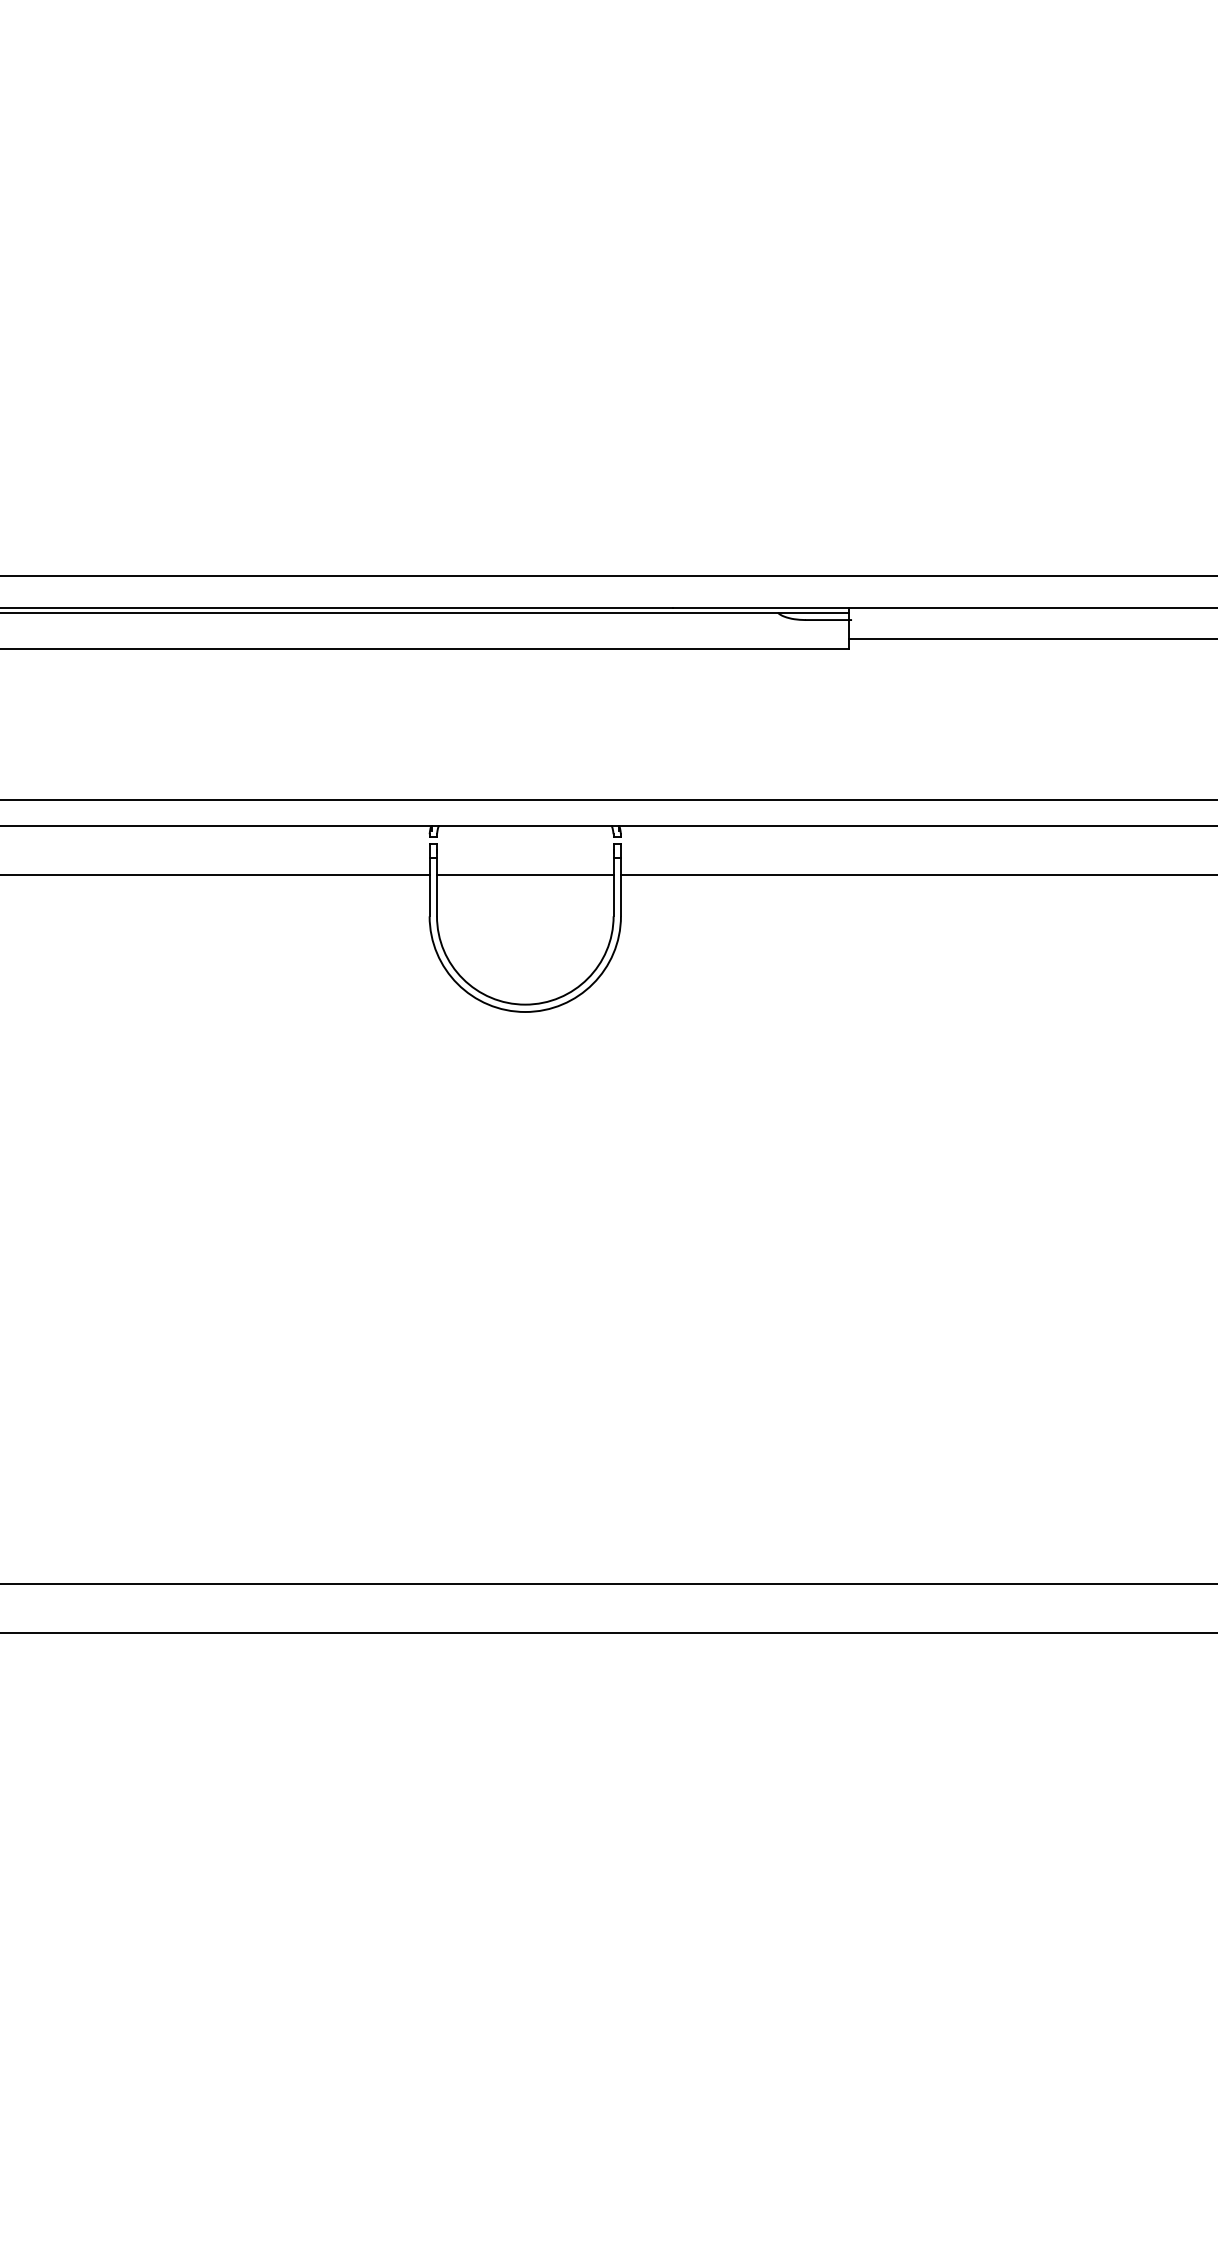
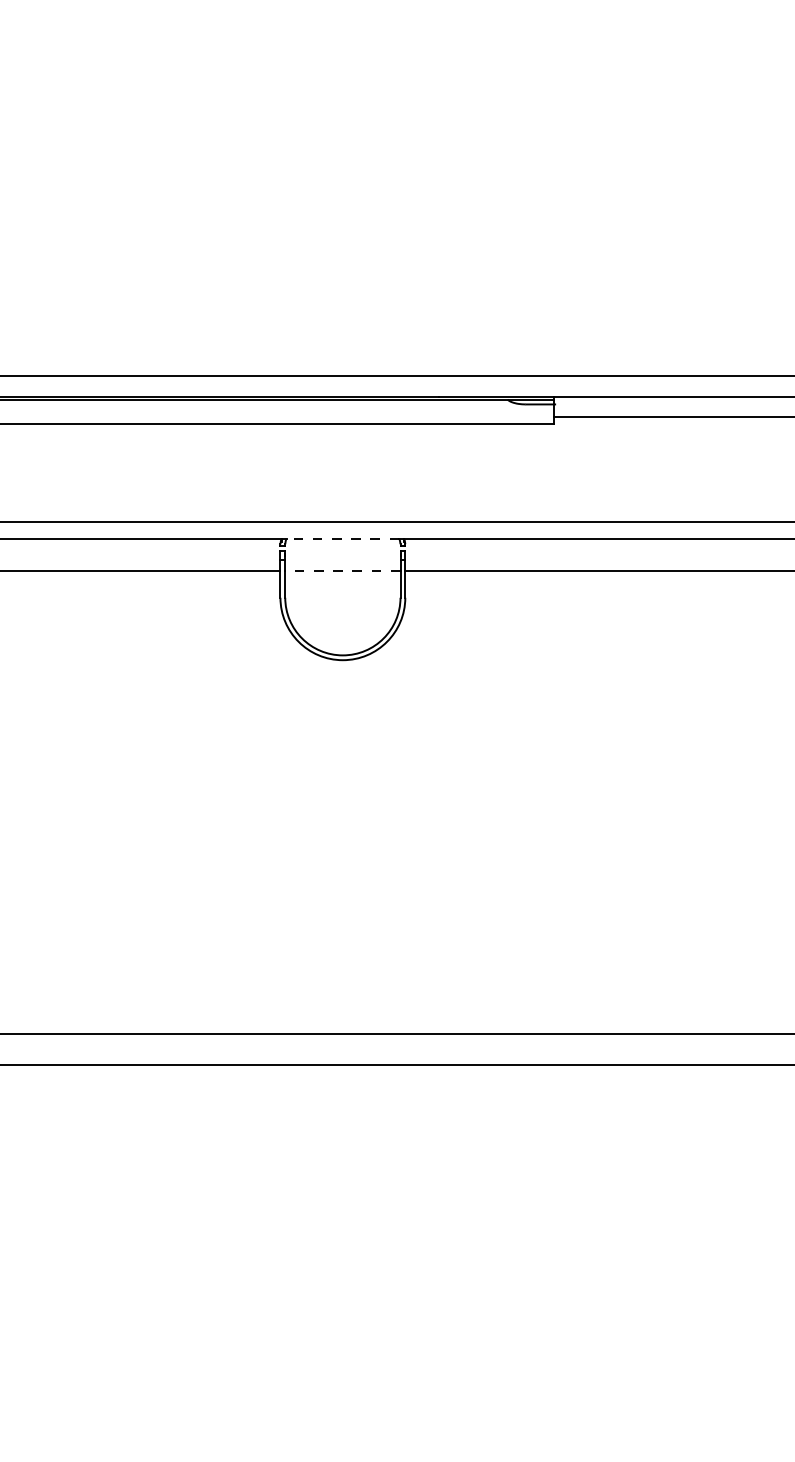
line: (524, 825) -> (342, 538), solid -> dashed
line: (524, 874) -> (342, 570), solid -> dashed

